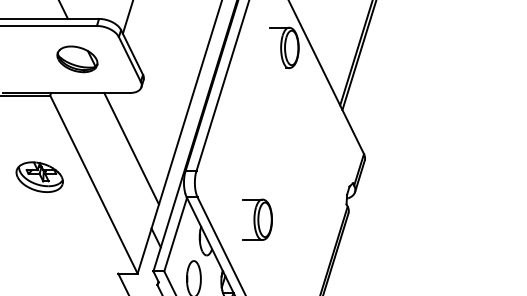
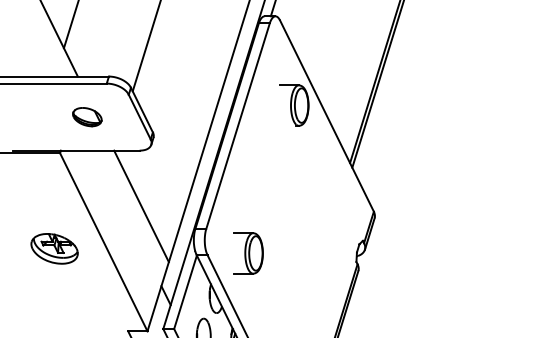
part: (77, 59) -> (87, 117), size x0.71
part: (39, 176) -> (54, 248), moved
part: (257, 219) -> (248, 253), moved

